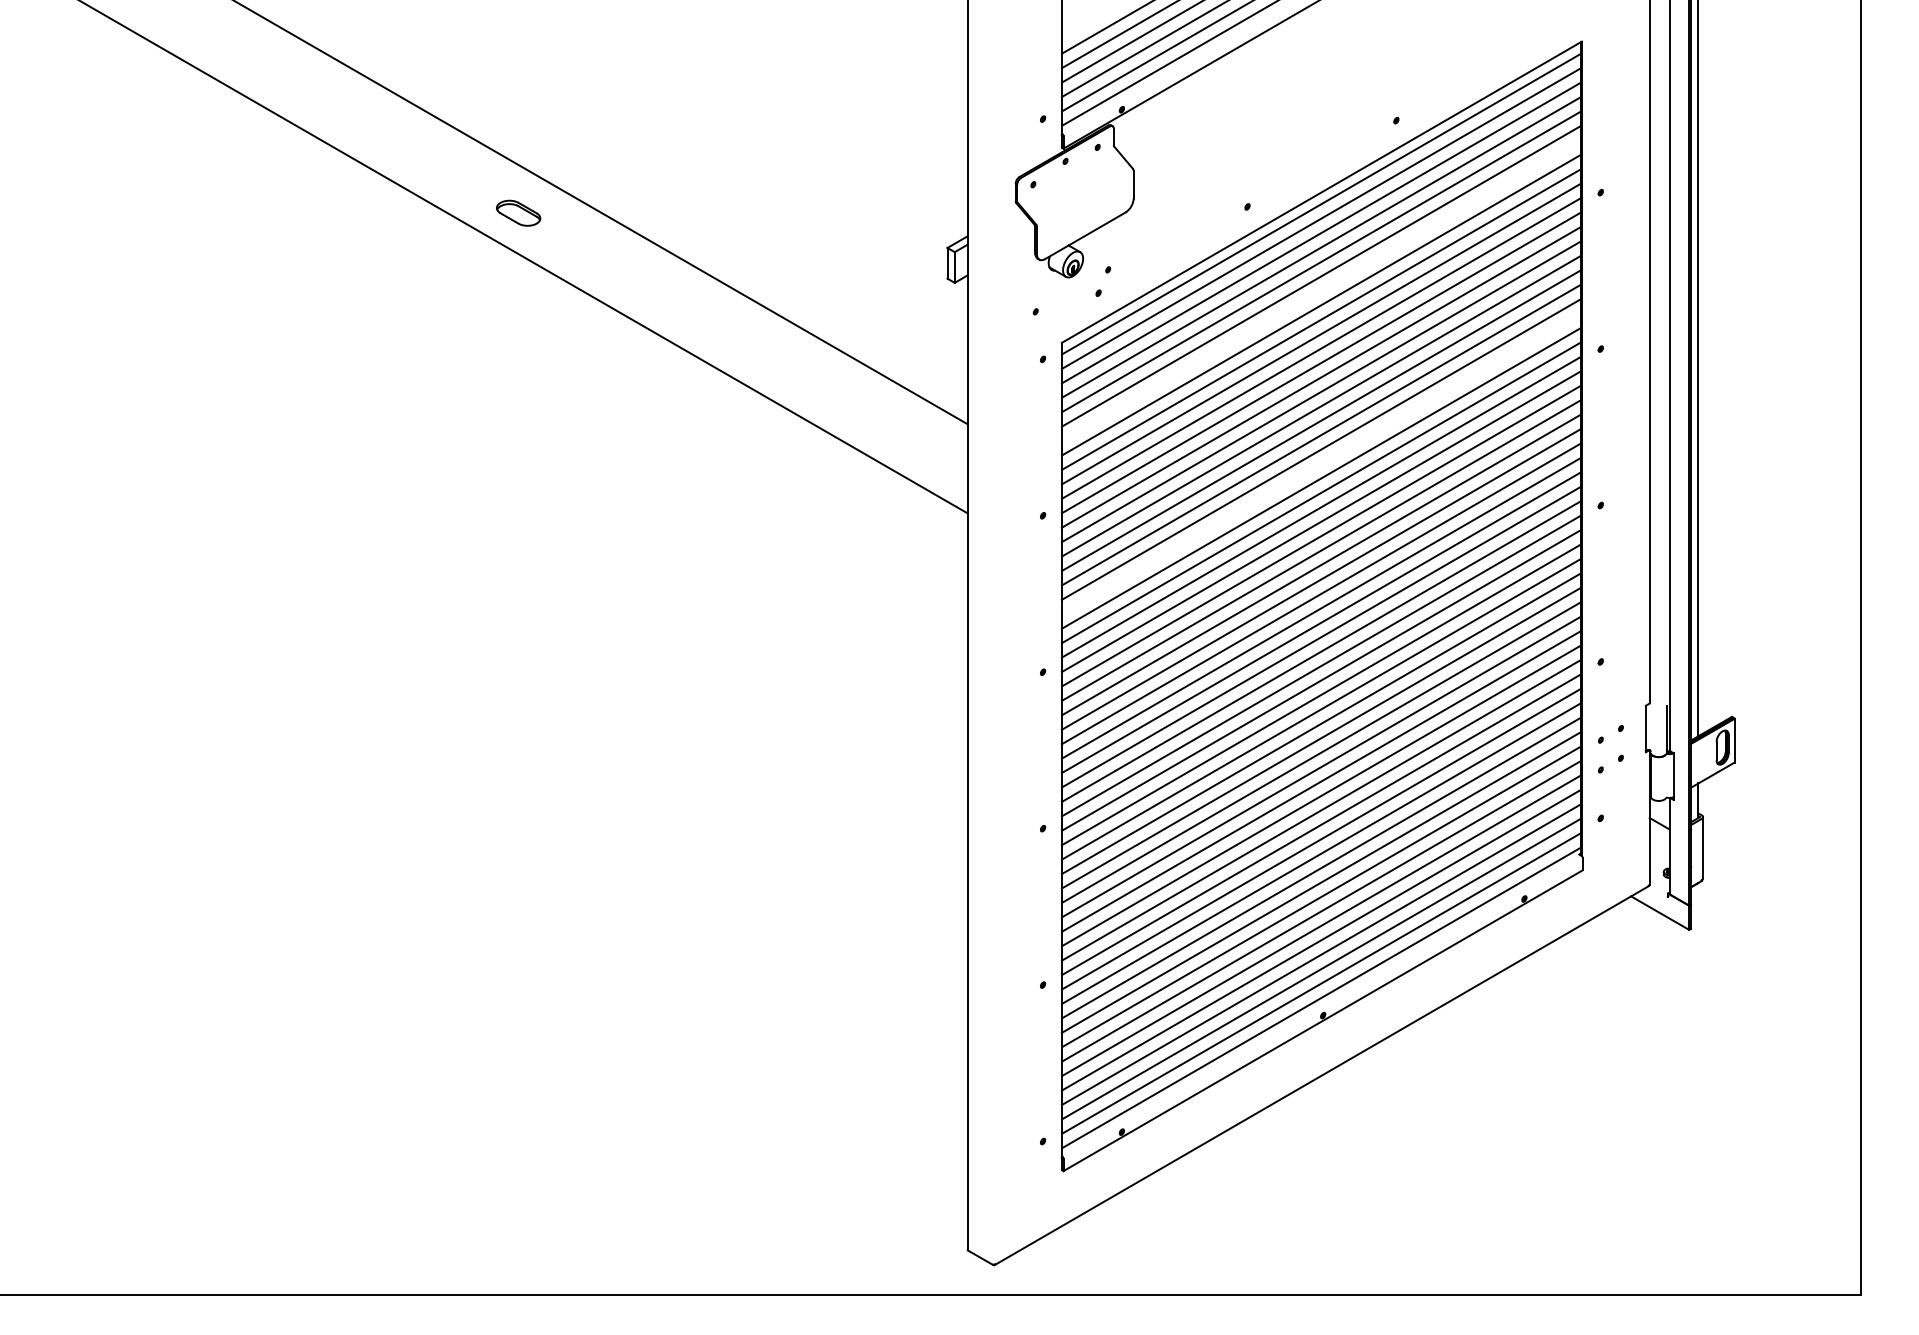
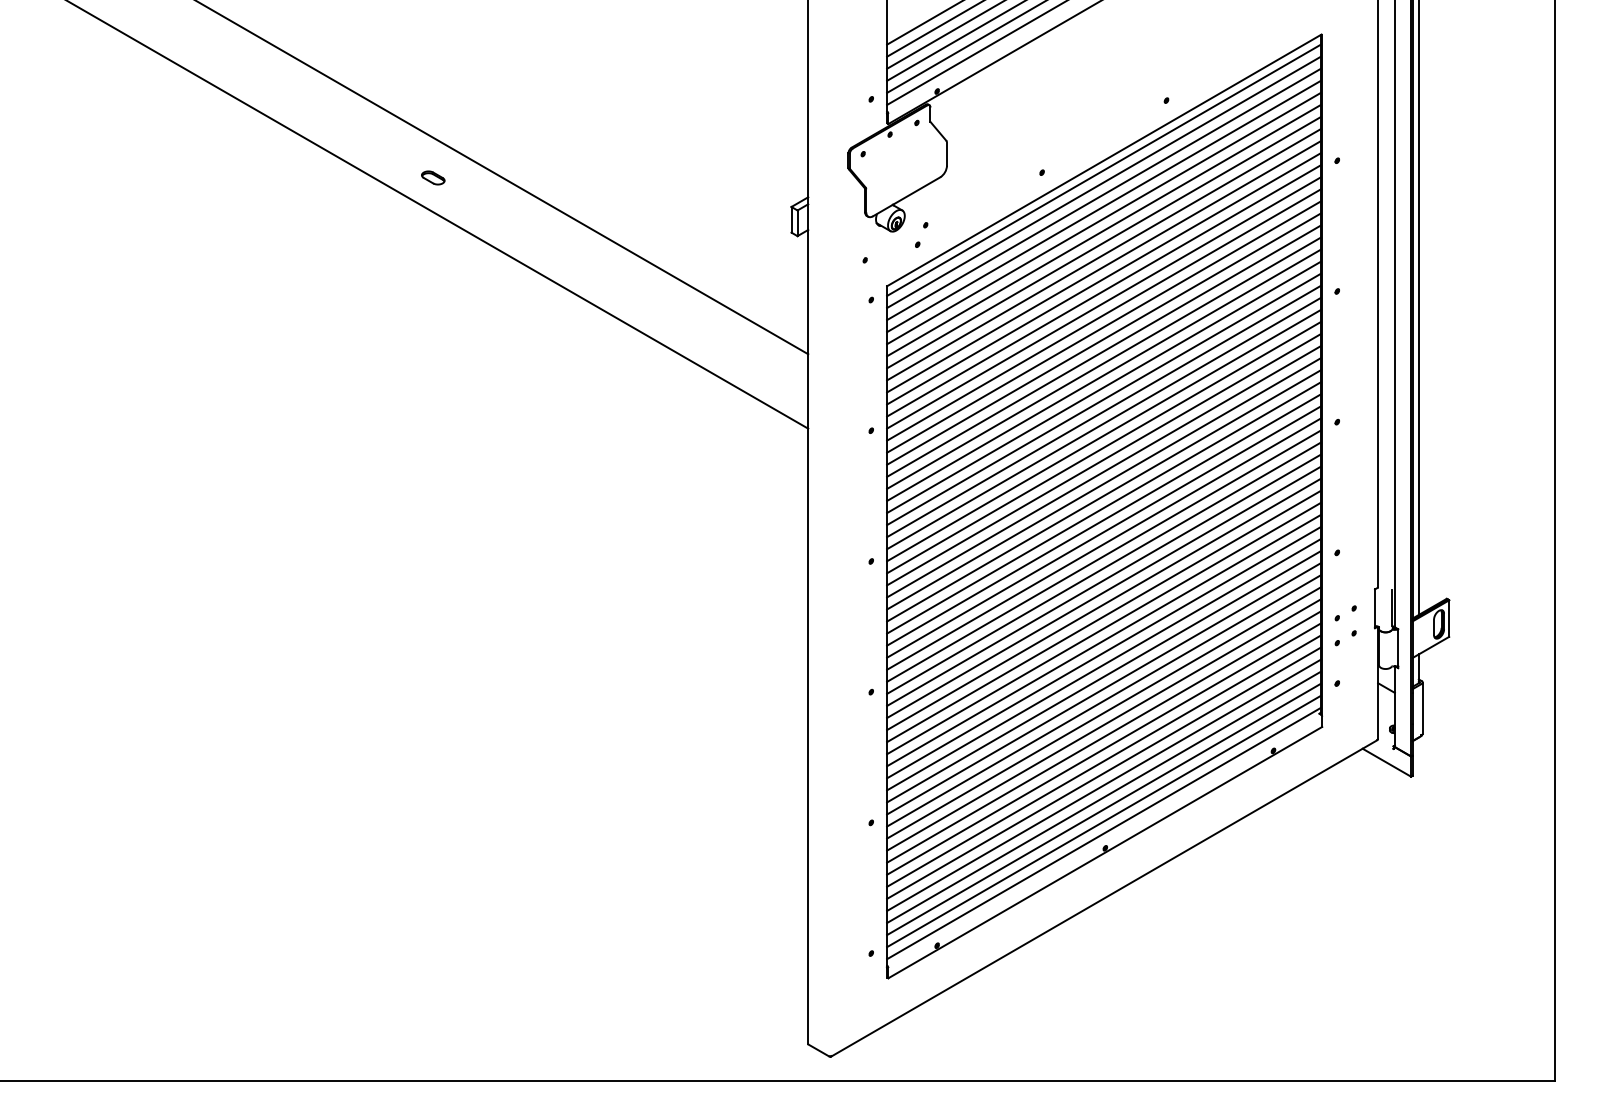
part: (519, 212) -> (433, 177), size x0.62
line: (1320, 290) -> (1103, 242), added
line: (1320, 464) -> (1103, 387), added

